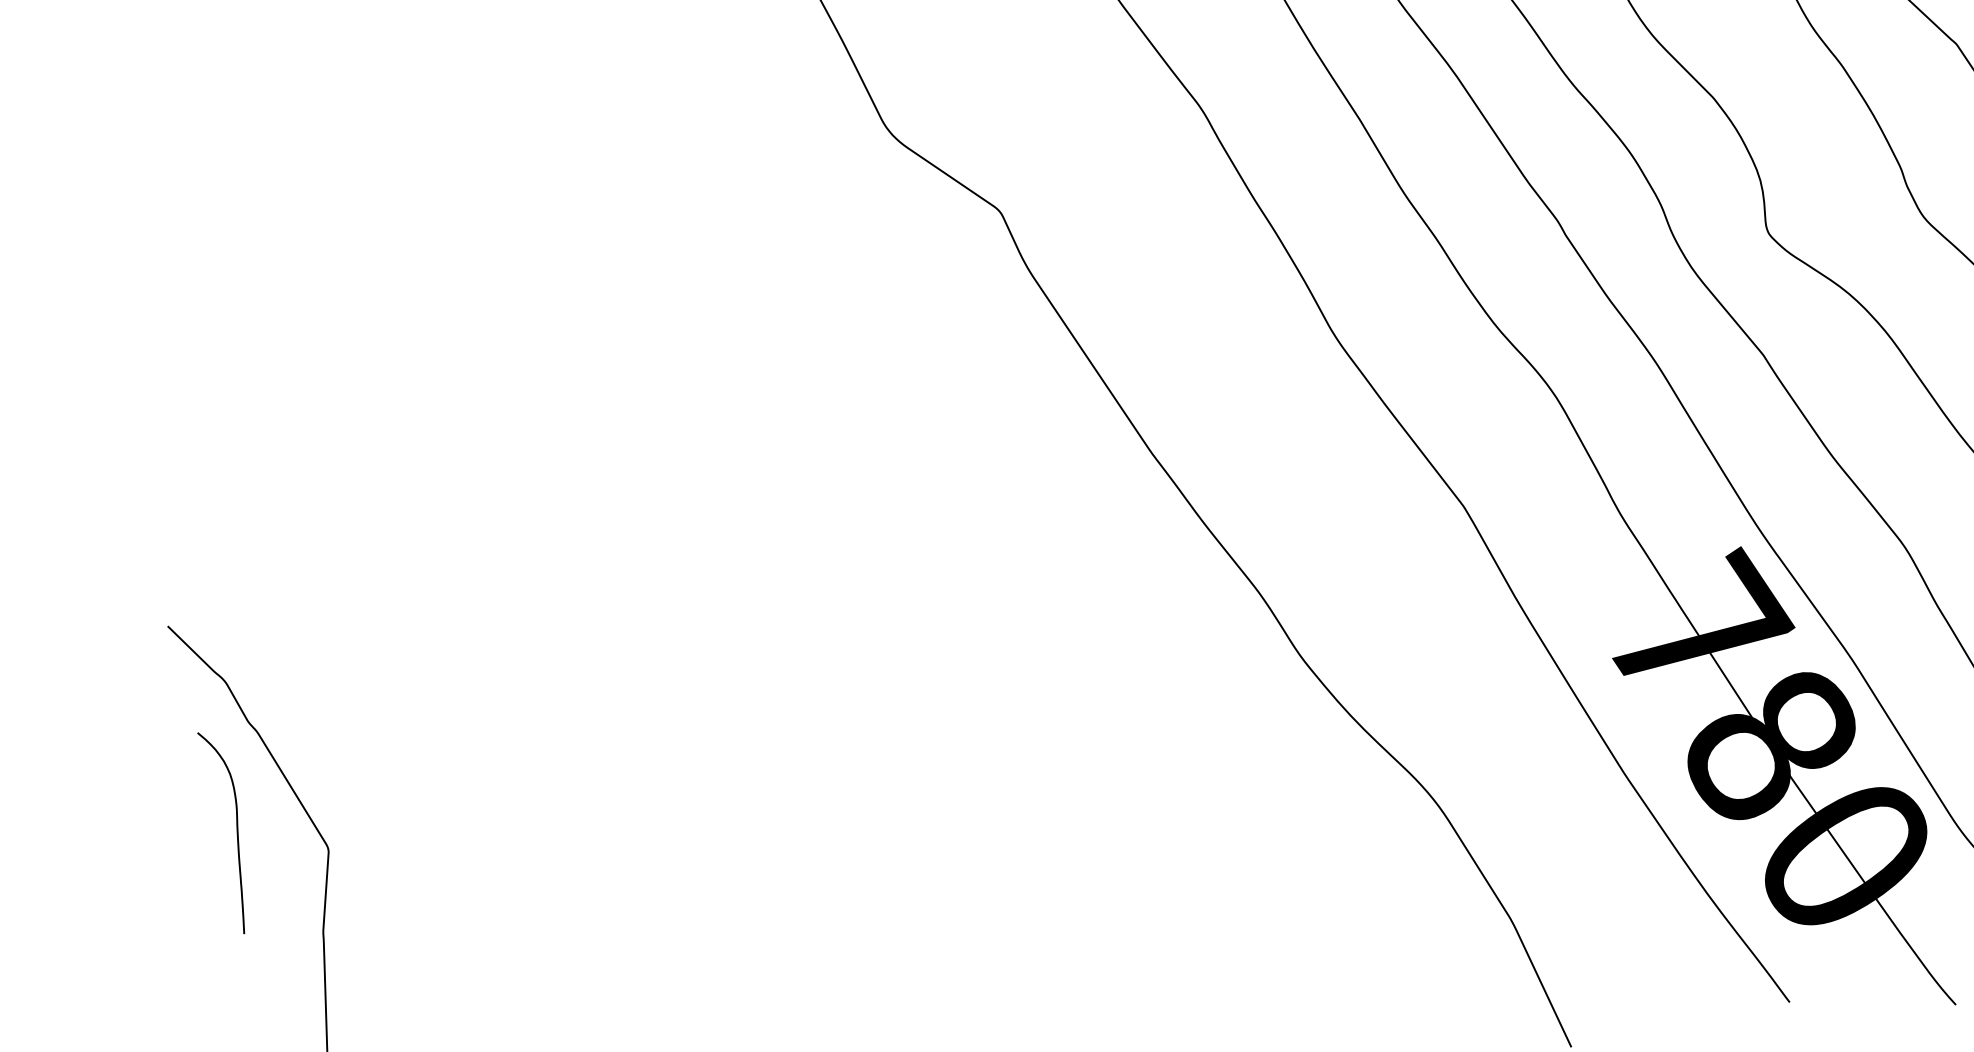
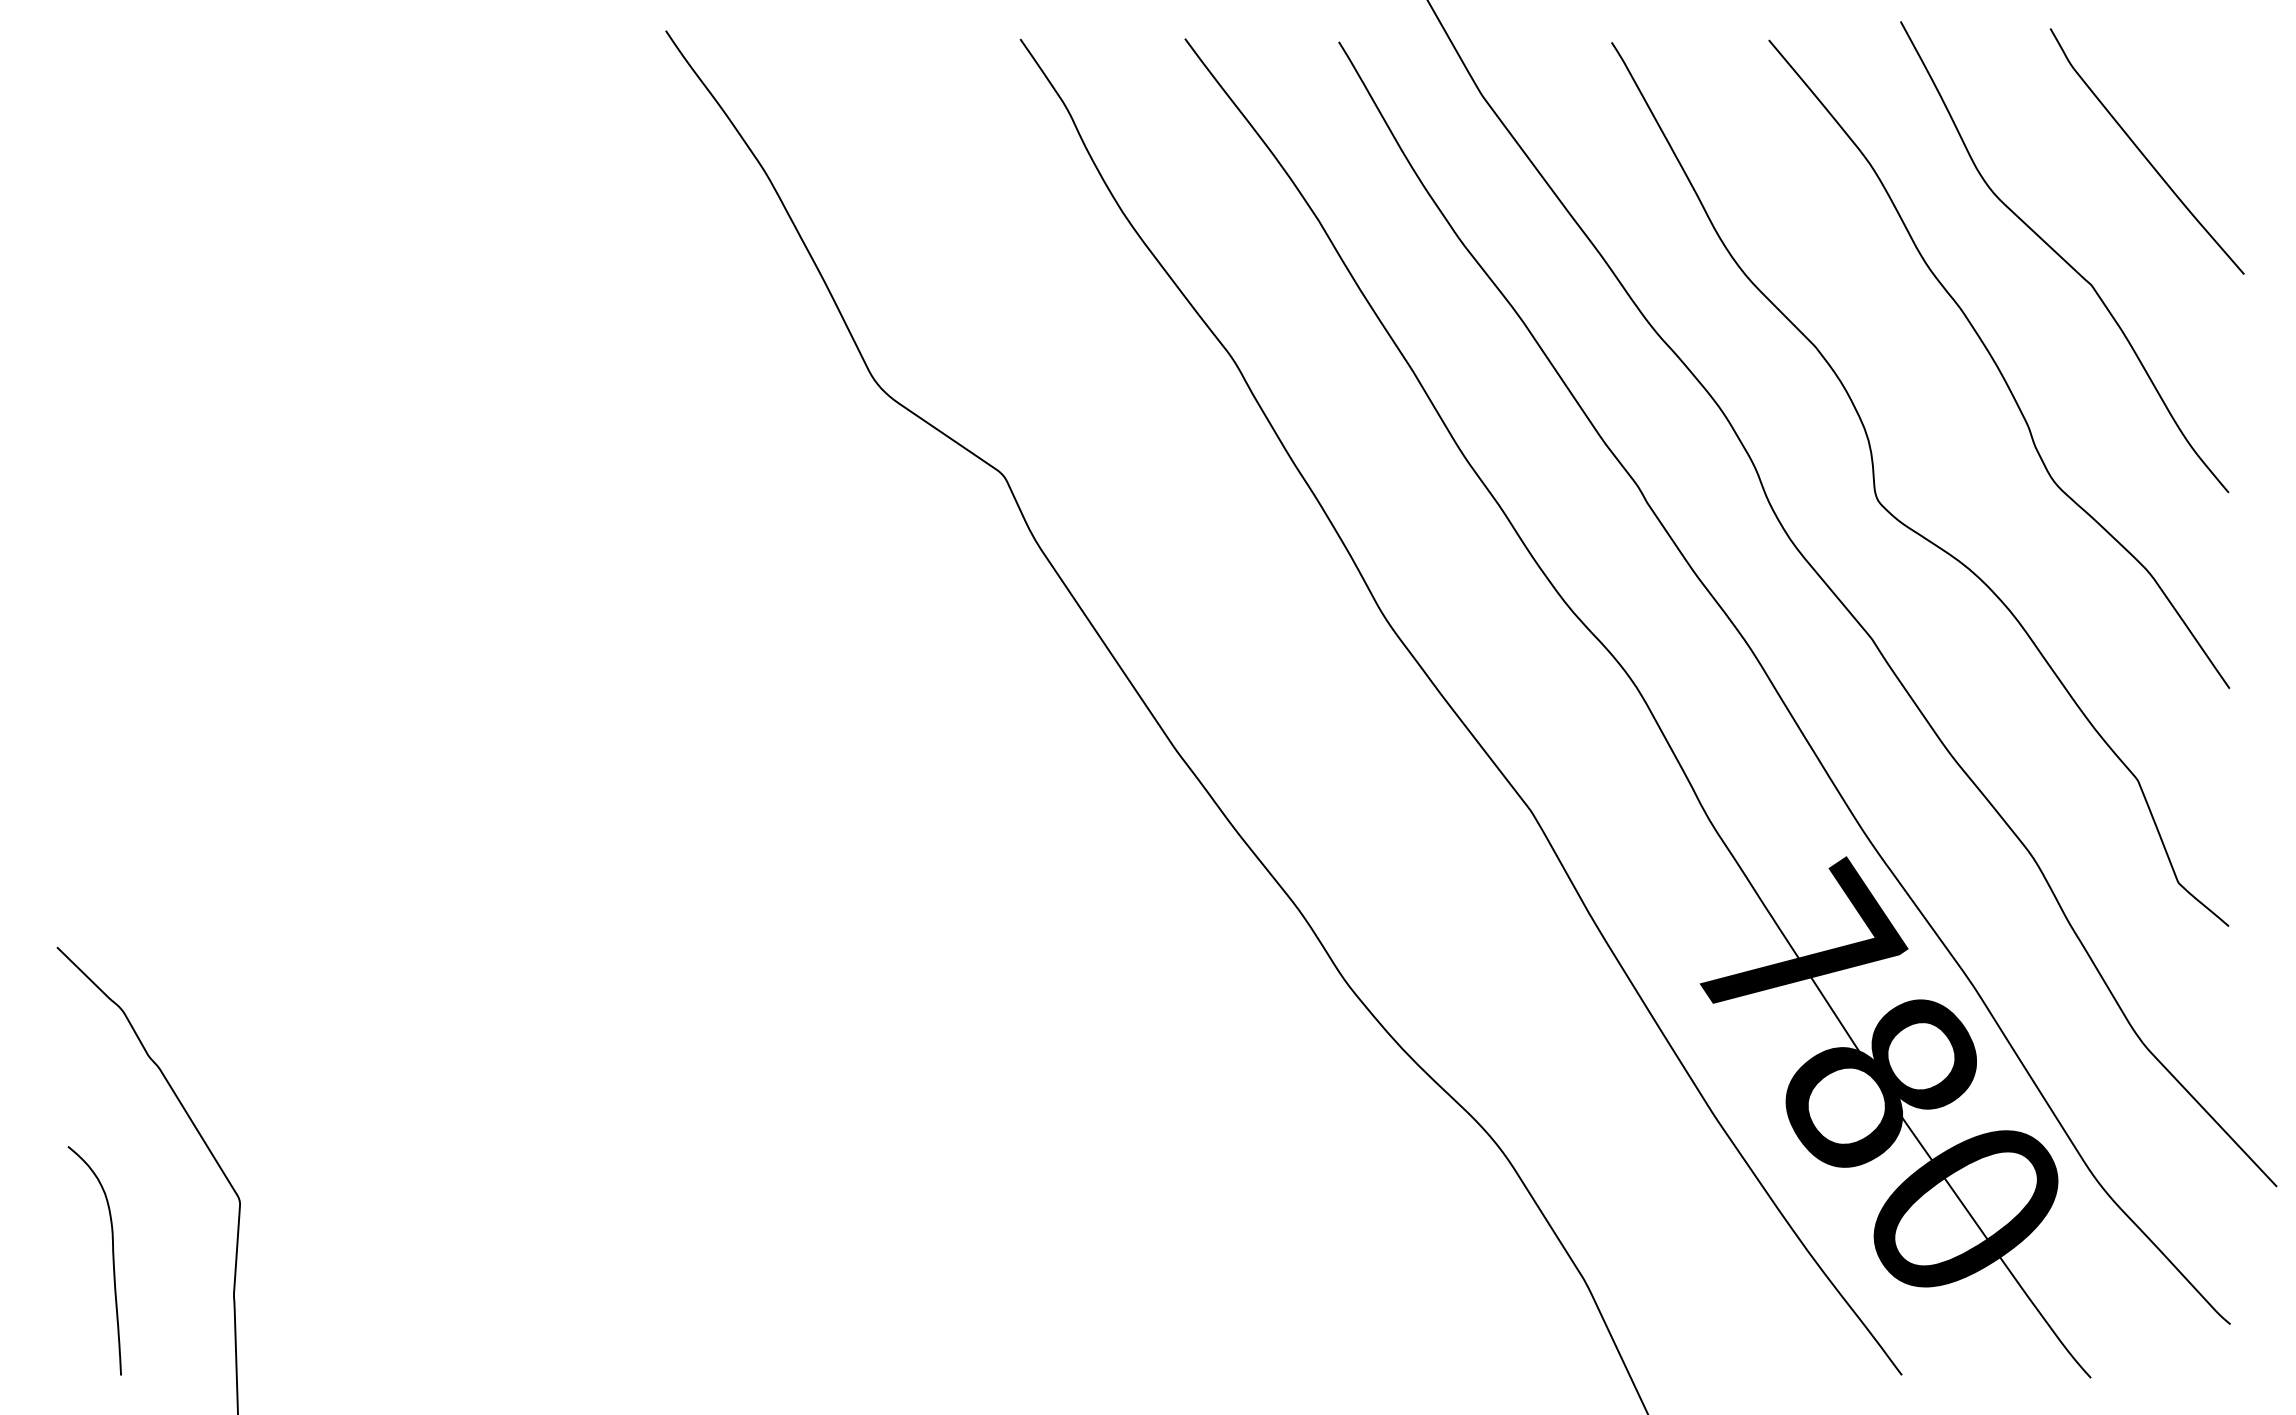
curve: (236, 833) -> (112, 1260), moved

